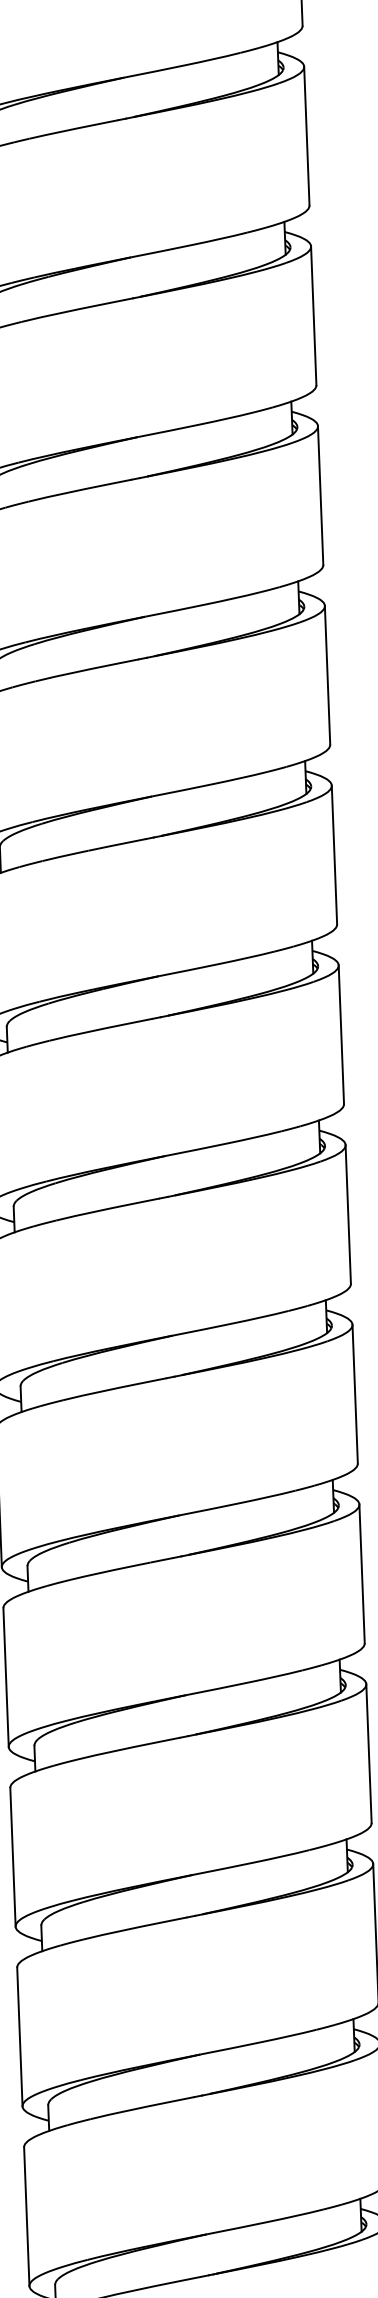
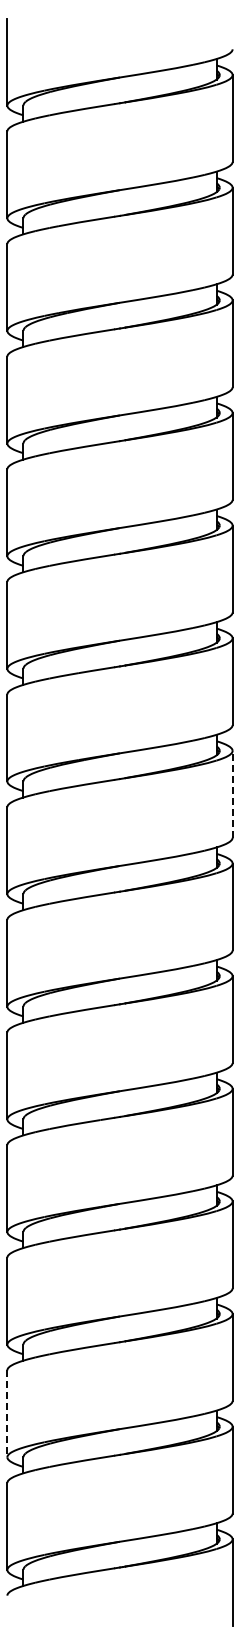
line: (341, 1033) -> (232, 793), solid -> dashed
line: (20, 2038) -> (7, 1414), solid -> dashed

